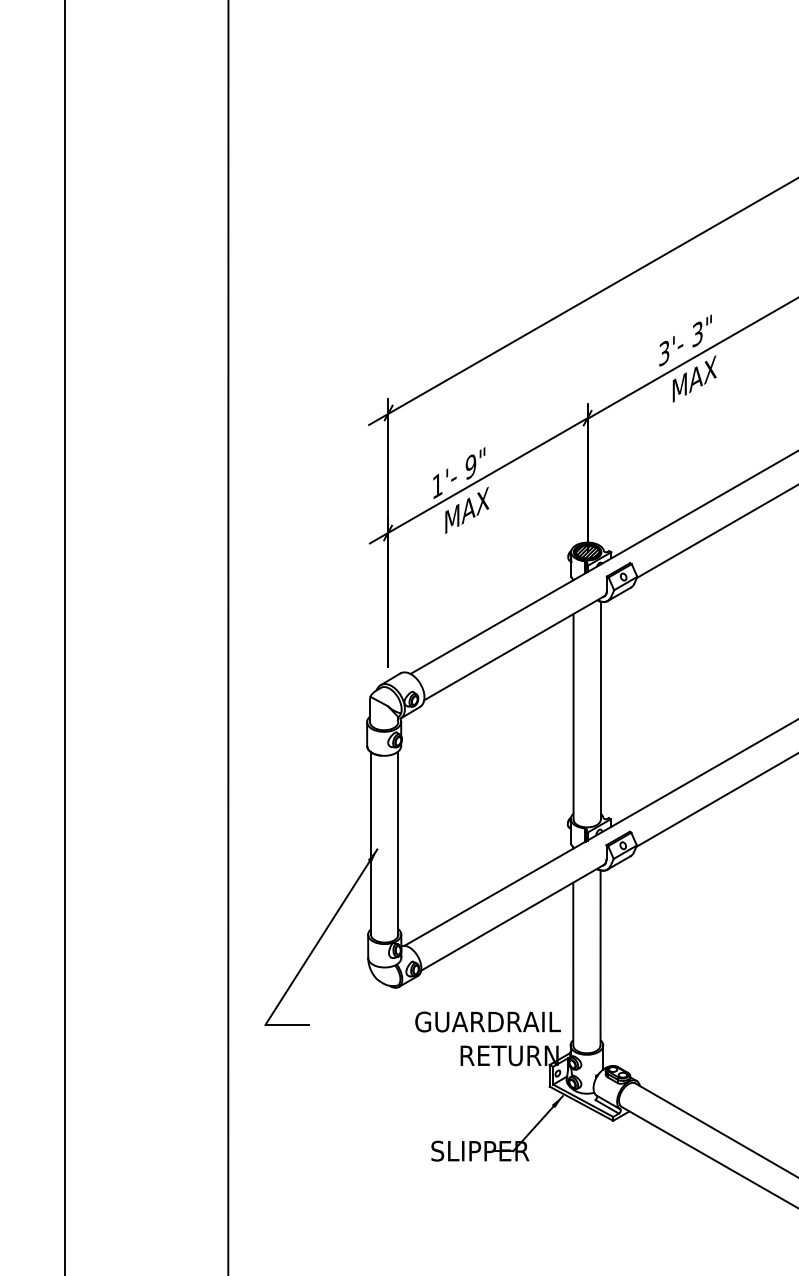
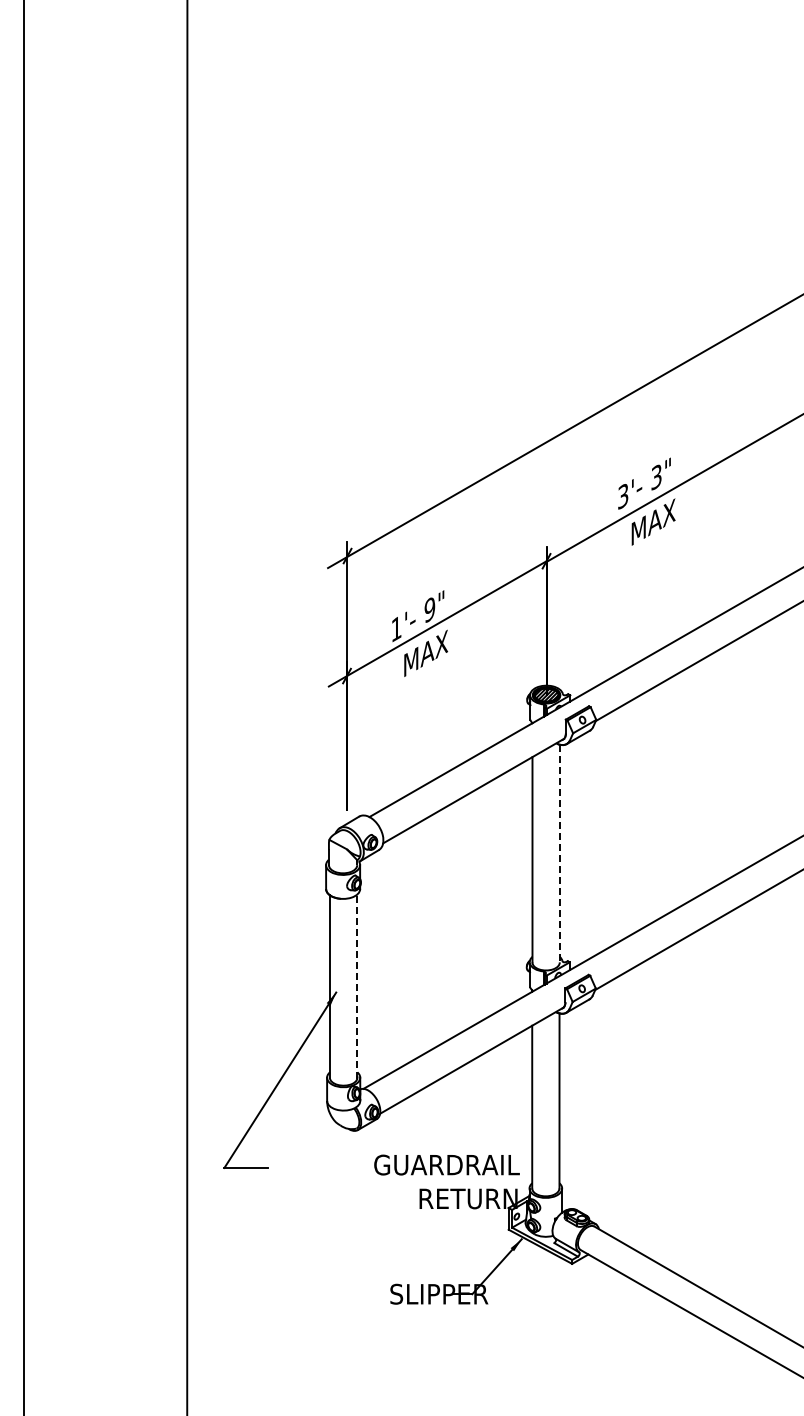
line: (600, 710) -> (559, 853), solid -> dashed
line: (398, 843) -> (357, 986), solid -> dashed

